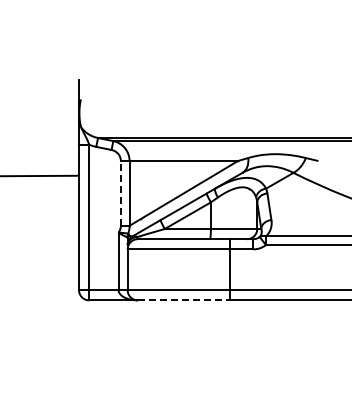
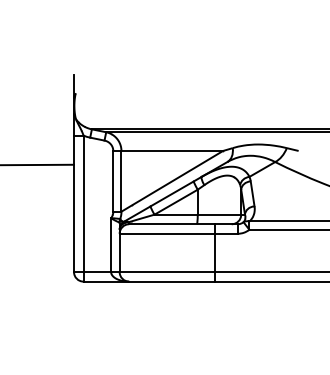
line: (120, 192) -> (112, 180), dashed -> solid
line: (183, 300) -> (172, 281), dashed -> solid

